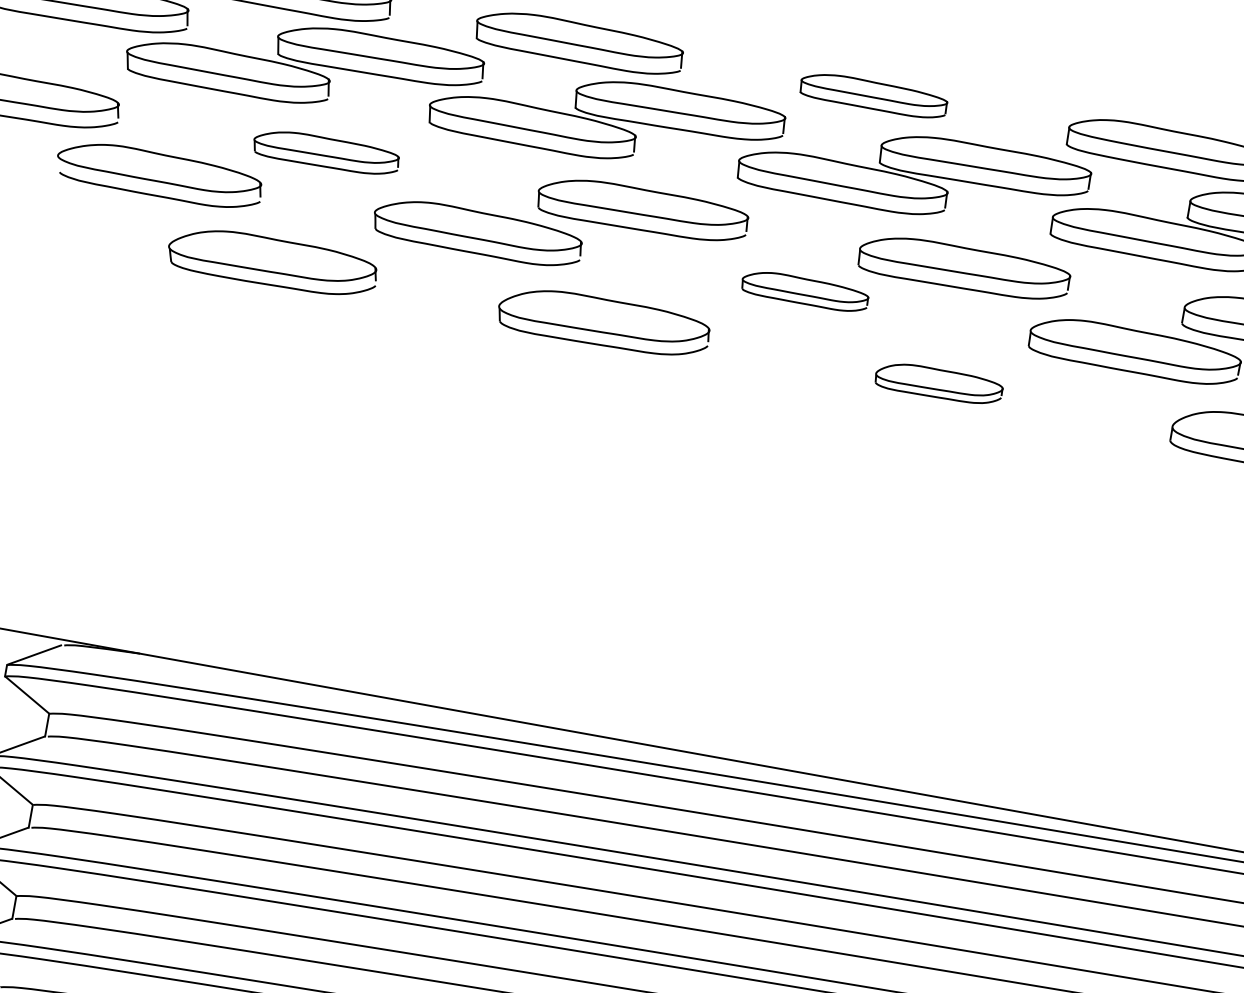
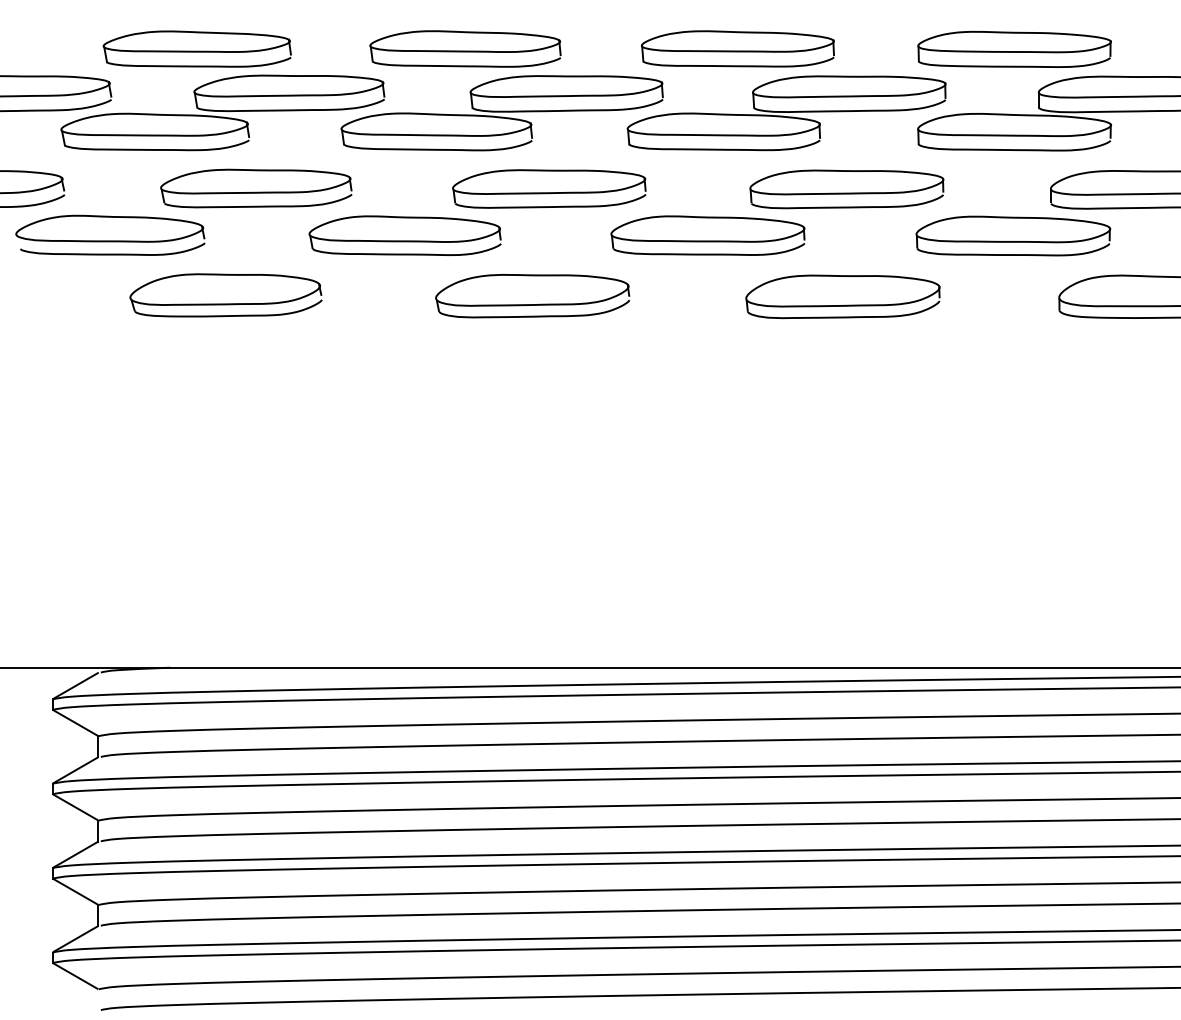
part: (873, 94) -> (737, 48), size x1.43
part: (326, 152) -> (256, 188), size x1.43
part: (804, 291) -> (707, 235), size x1.67
part: (938, 383) -> (842, 296), size x1.67

